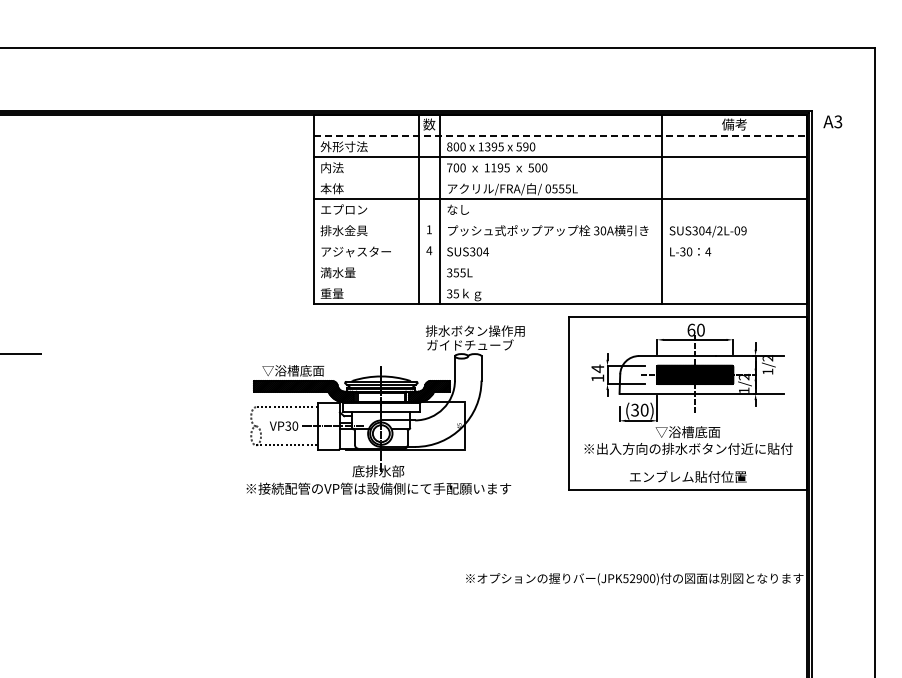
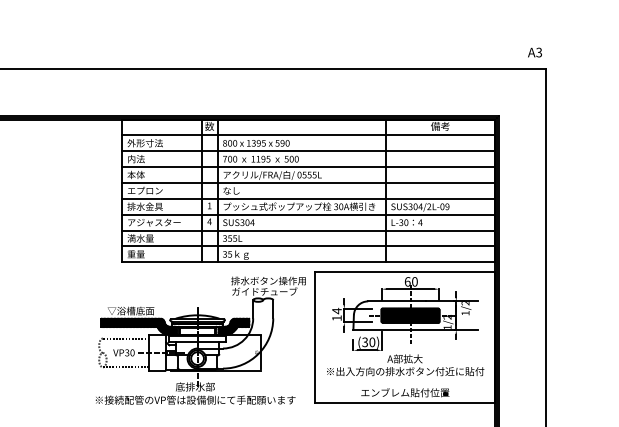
text: (832, 121) -> (534, 52), moved
line: (560, 136) -> (308, 135), dashed -> solid
line: (560, 178) -> (308, 167), added
line: (560, 220) -> (308, 198), added
line: (560, 241) -> (308, 214), added
line: (560, 262) -> (308, 230), added
line: (560, 283) -> (308, 246), added
part: (385, 409) -> (200, 340), moved
text: (687, 432) -> (404, 359), ▽浴槽底面 -> A部拡大

